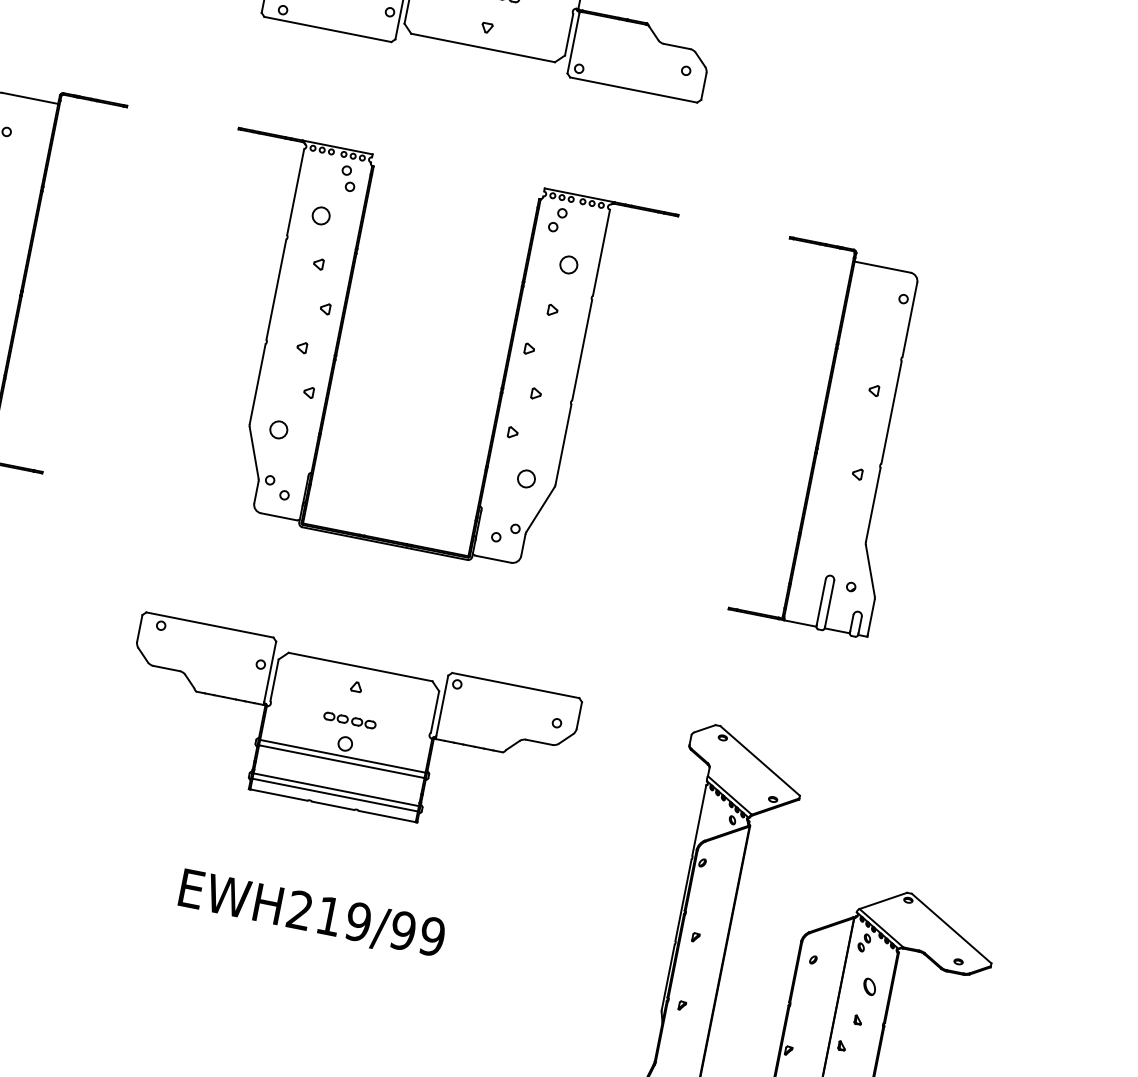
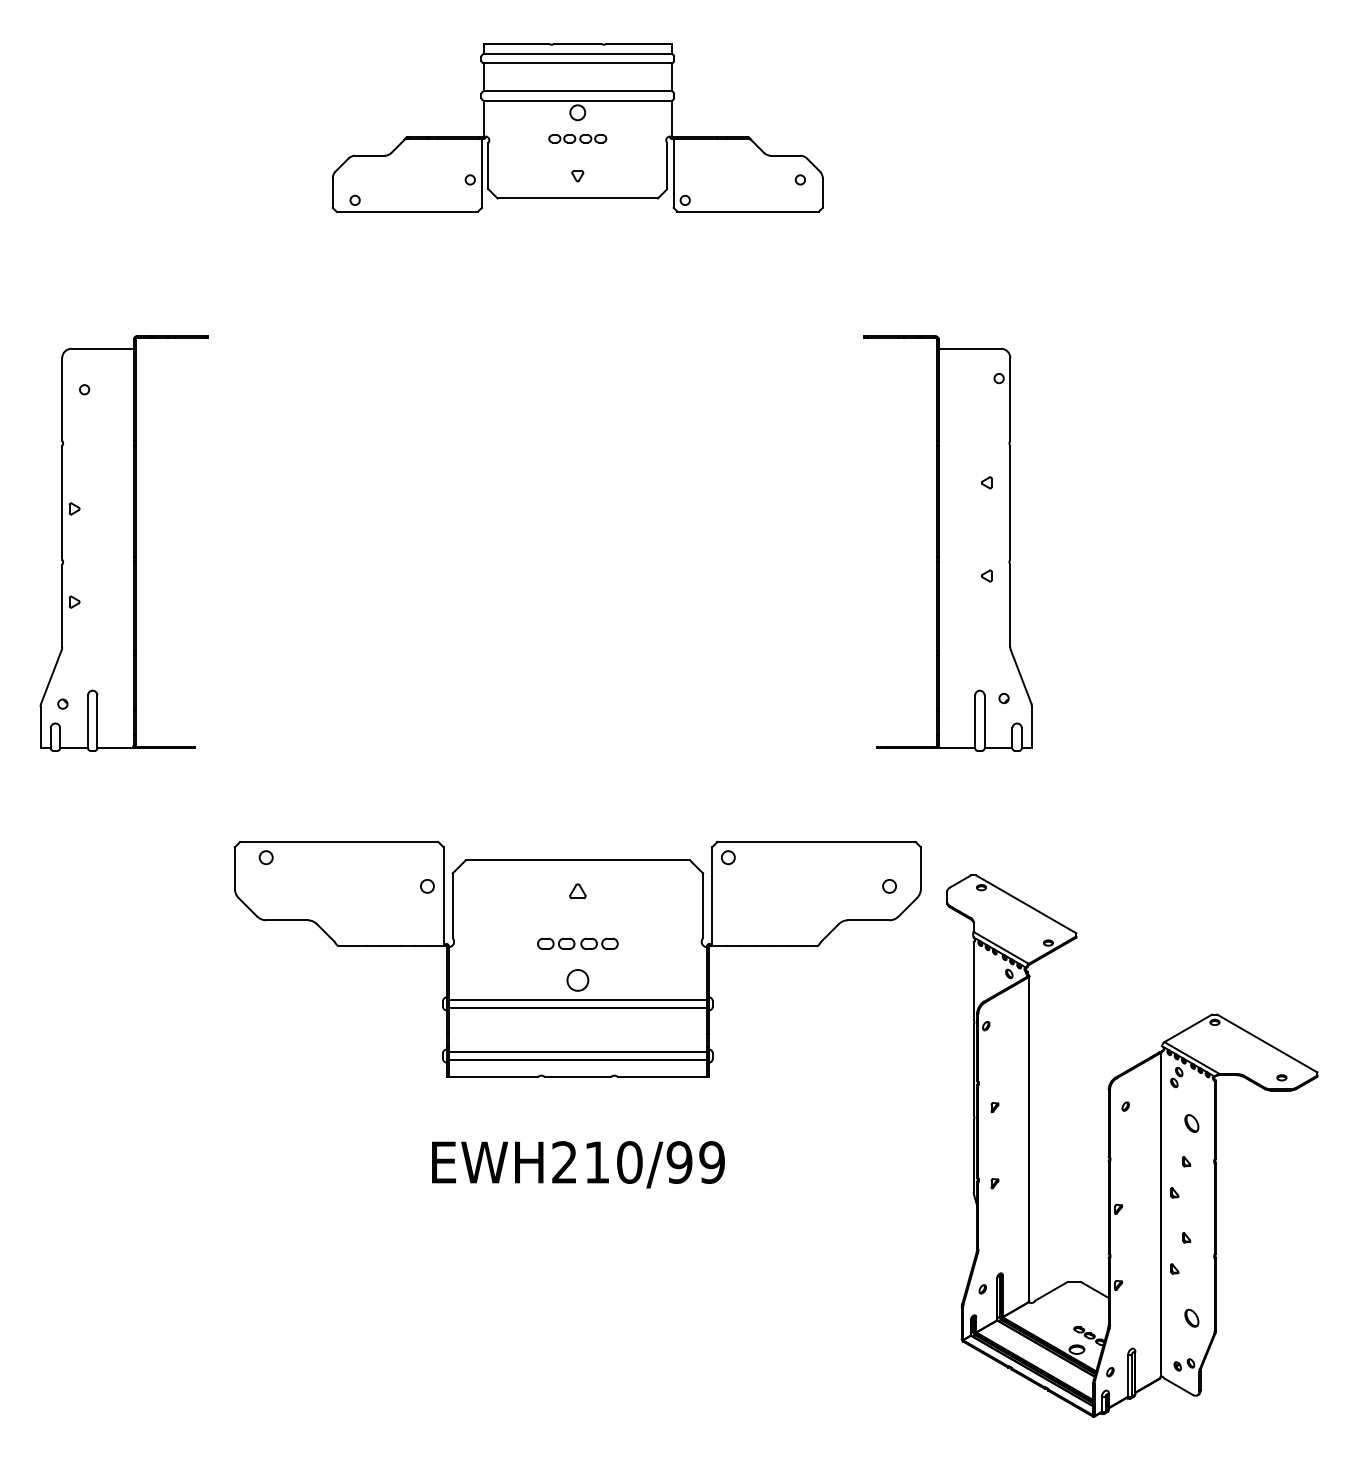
part: (339, 341) -> (486, 543), removed
part: (827, 437) -> (947, 543), moved
part: (347, 729) -> (577, 958), size x1.4
text: (358, 921) -> (629, 1162), EWH219/99 -> EWH210/99

